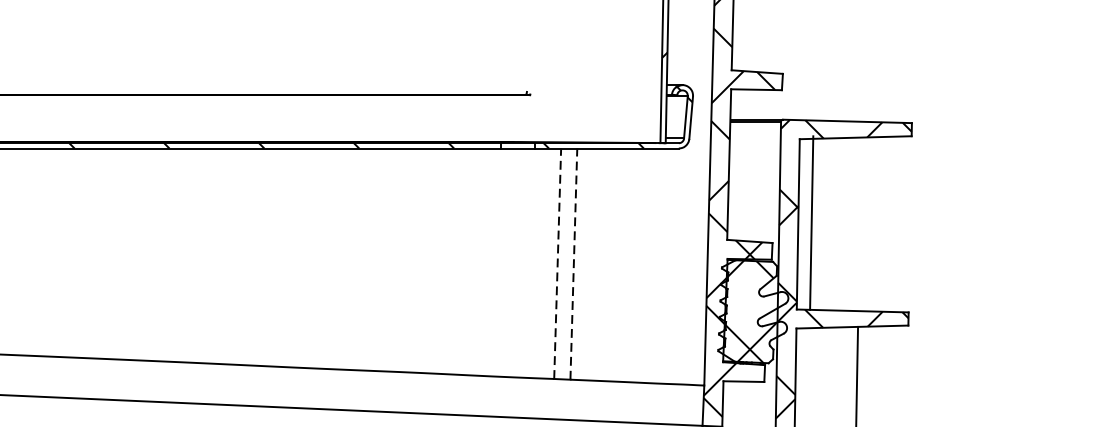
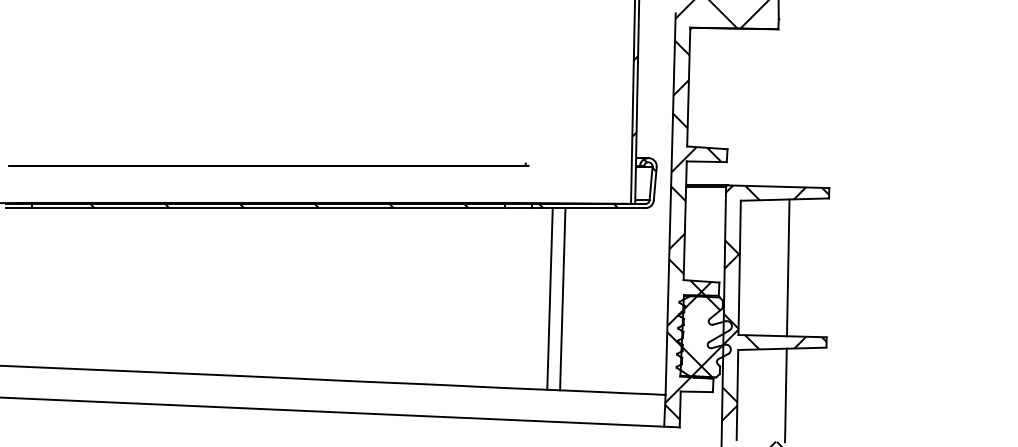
line: (810, 222) -> (787, 267), moved
line: (558, 263) -> (550, 298), dashed -> solid
line: (573, 263) -> (562, 298), dashed -> solid

